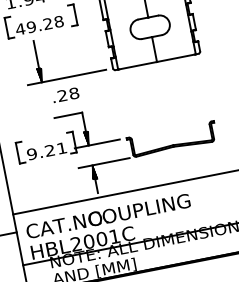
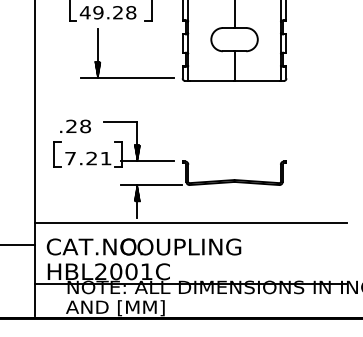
text: (65, 95) -> (75, 126), moved
text: (32, 154) -> (70, 158), 9.21 -> 7.21

